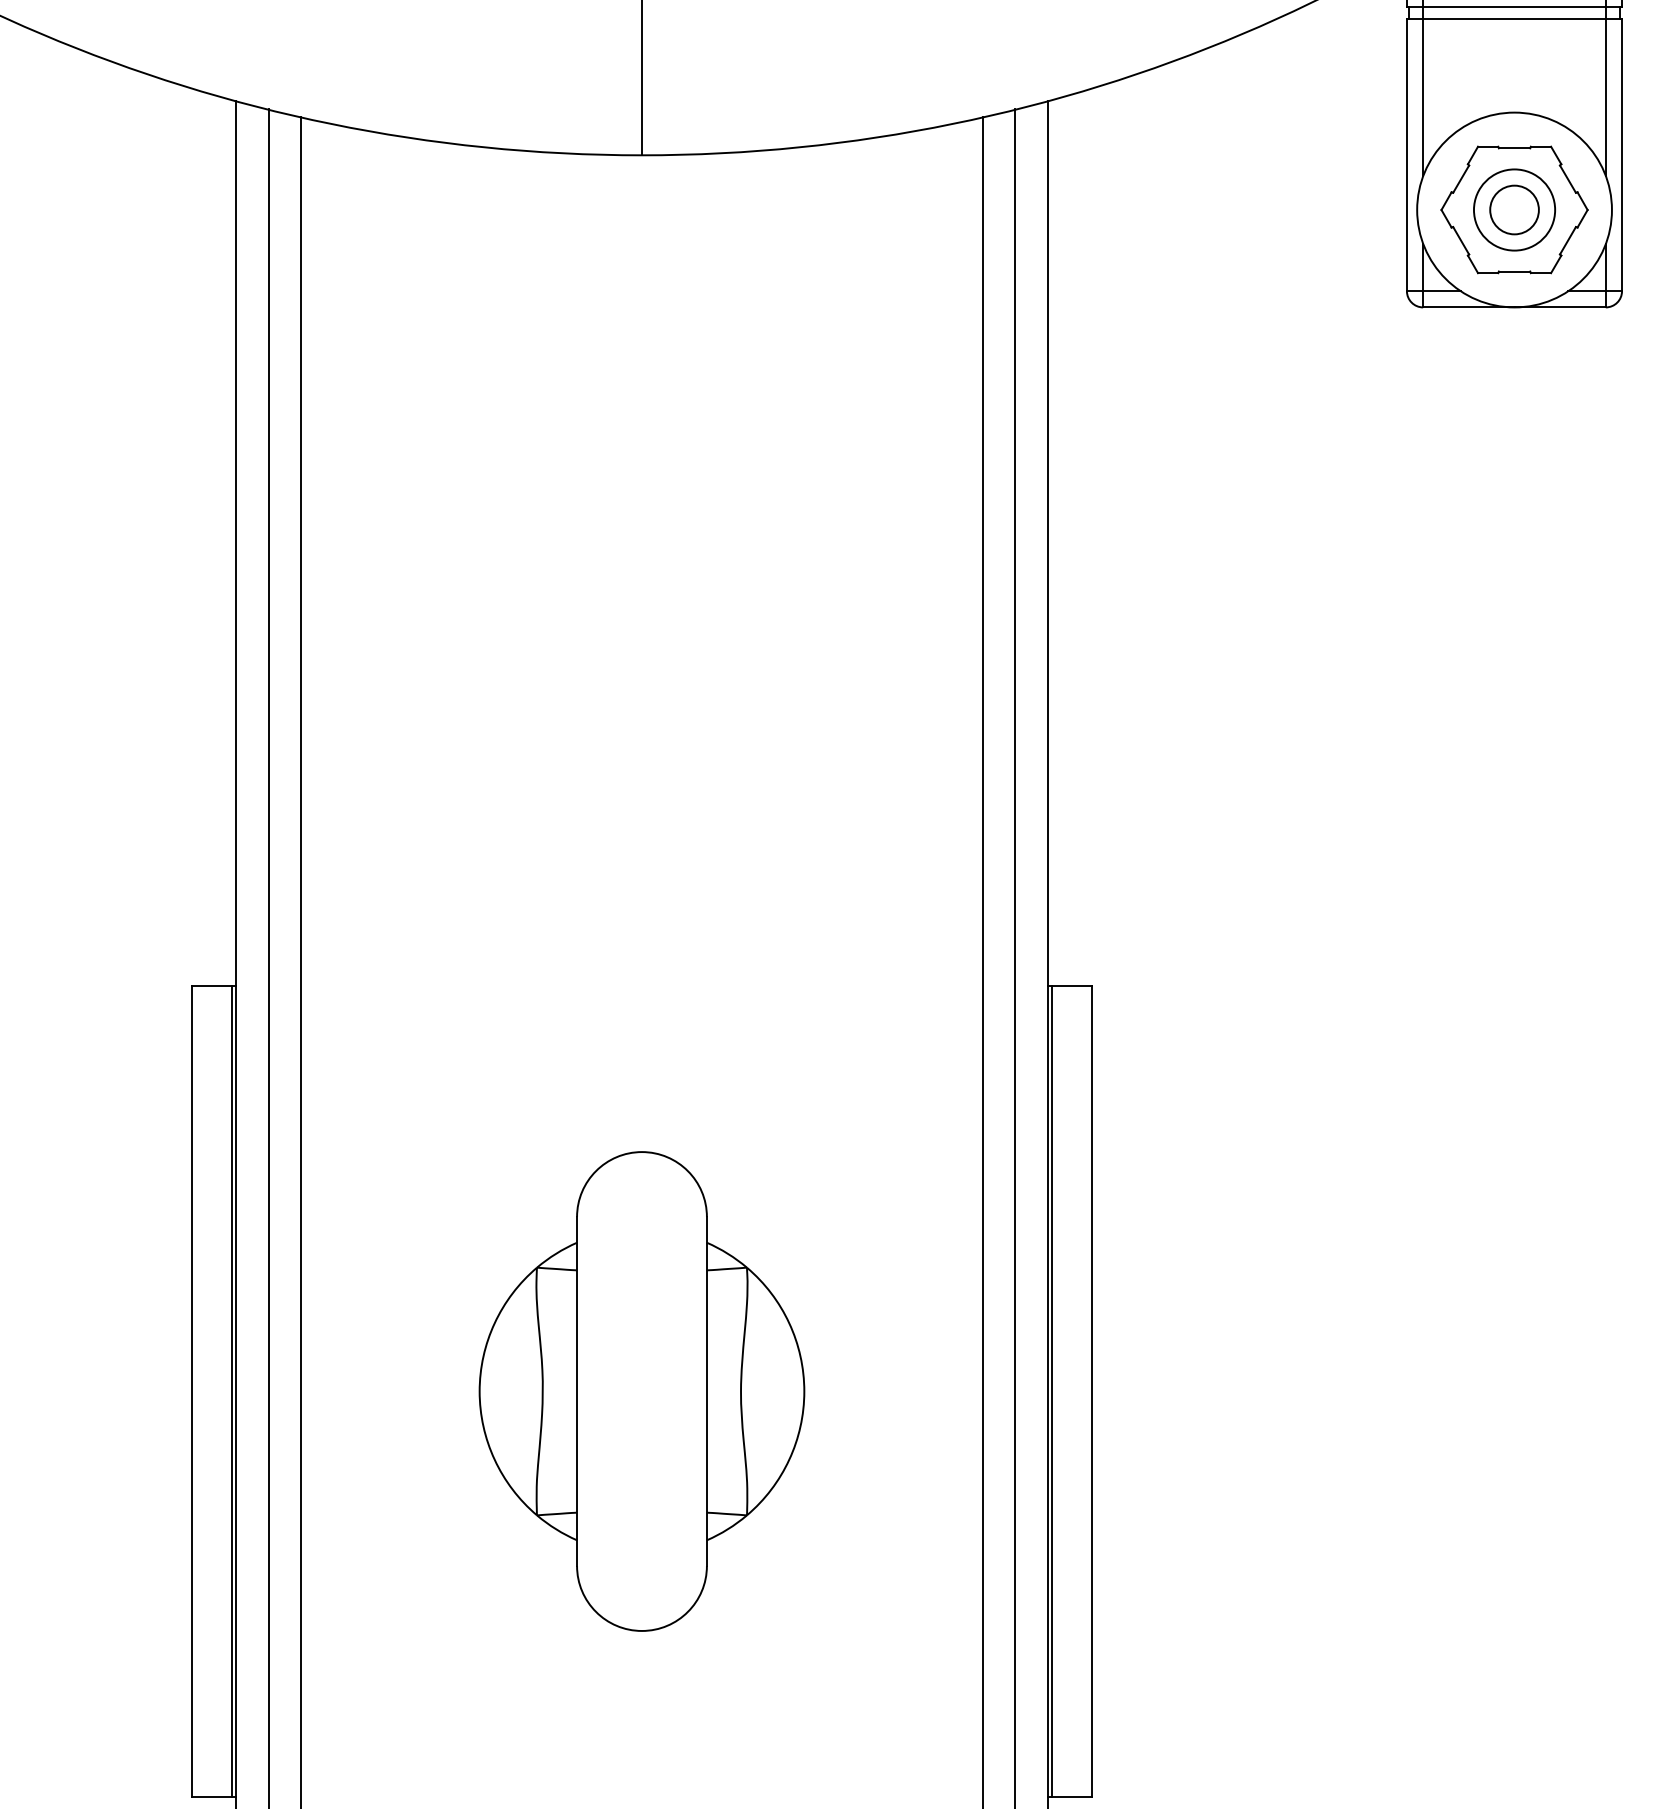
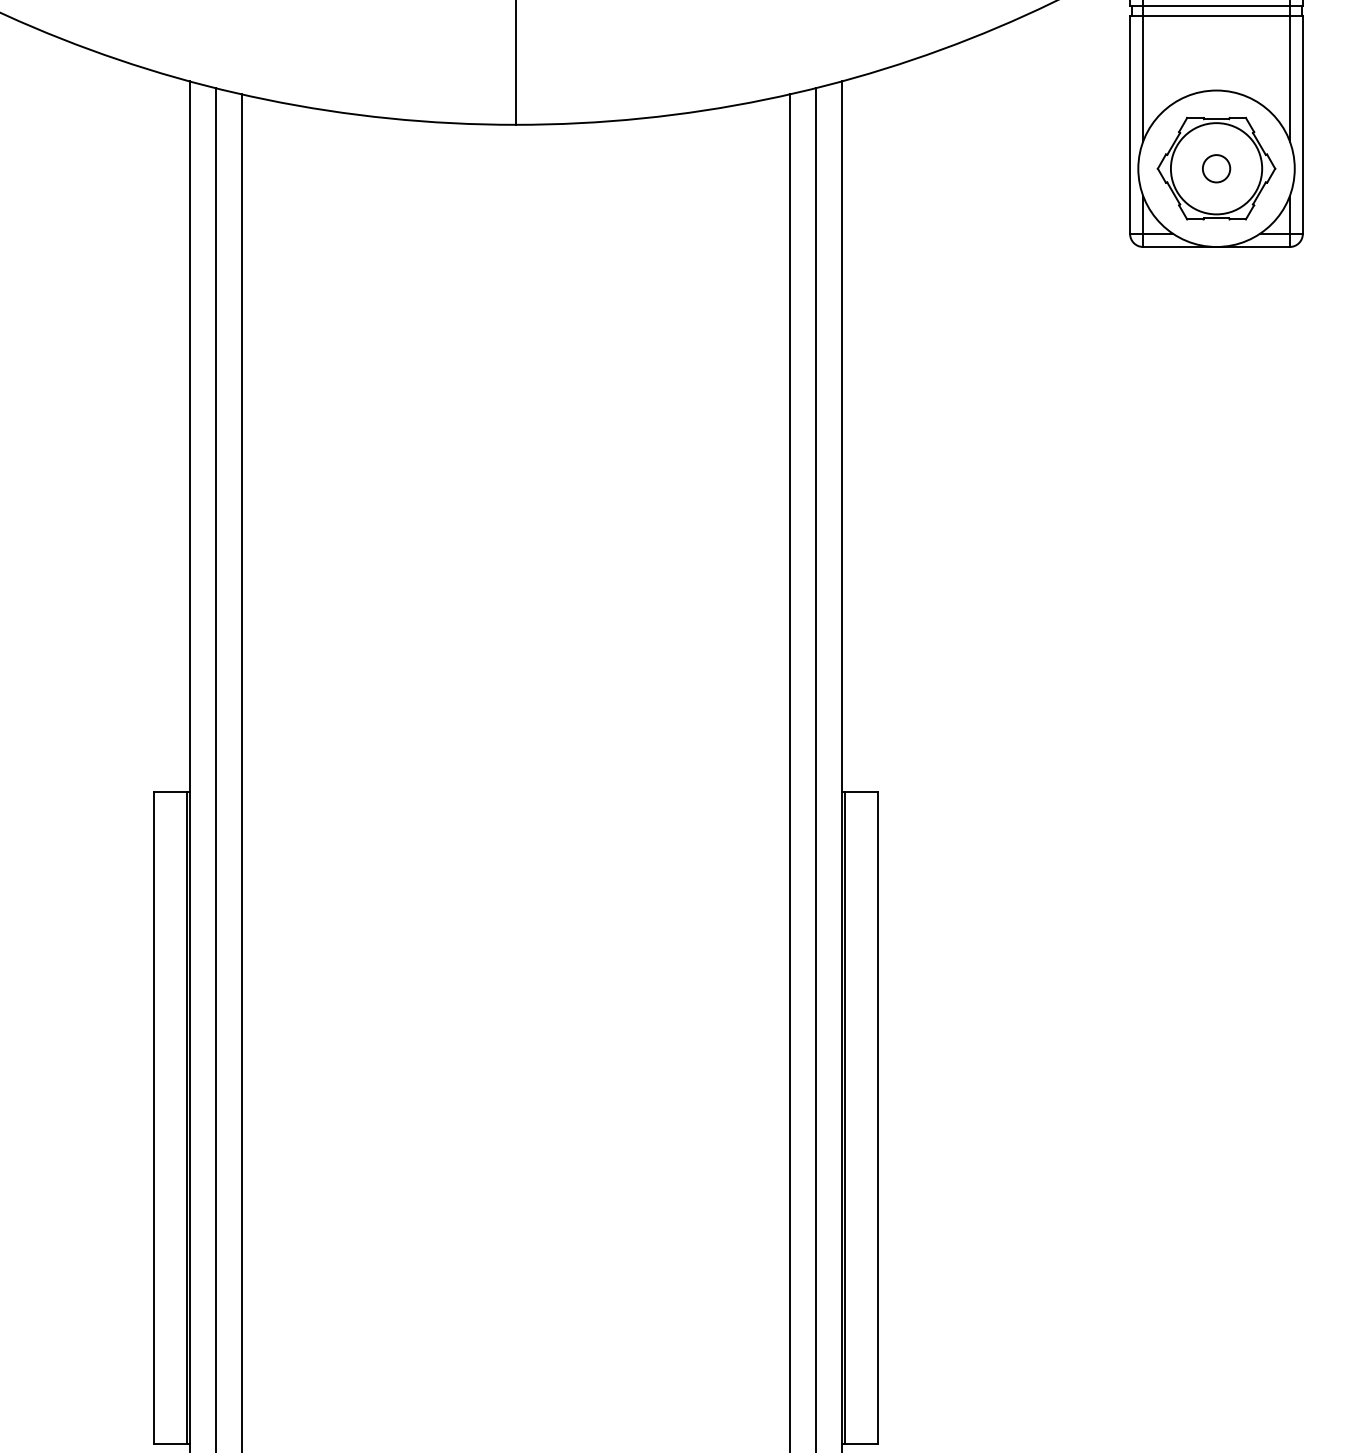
circle: (1514, 209) -> (1216, 168), size x0.7
circle: (1514, 209) -> (1216, 168), size x1.4
part: (641, 1391) -> (515, 1117), removed

